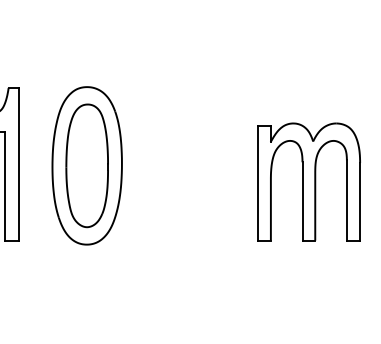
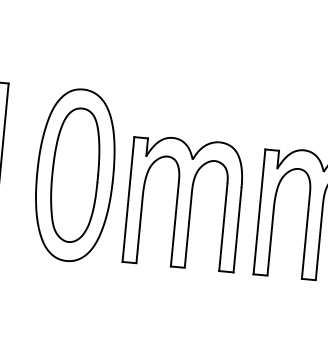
part: (188, 181) -> (183, 202), added

